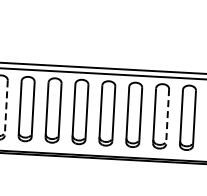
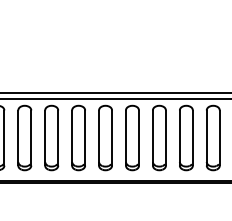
line: (6, 108) -> (31, 138), dashed -> solid
line: (167, 117) -> (192, 138), dashed -> solid

